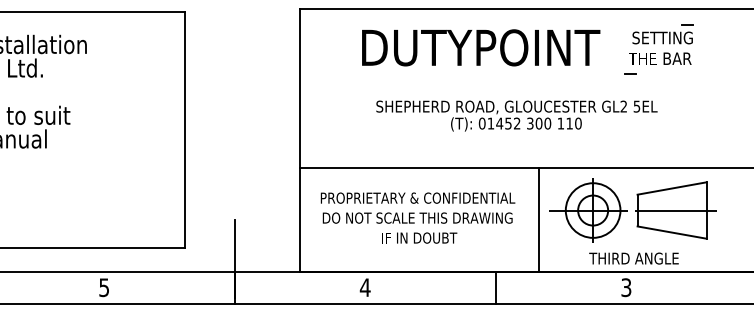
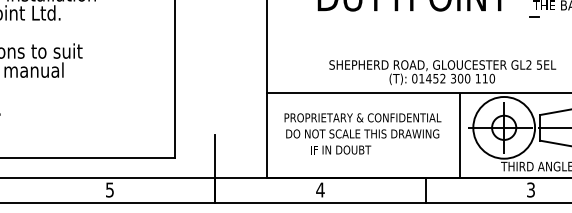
text: (516, 115) -> (442, 72), moved
circle: (592, 210) -> (503, 127), size x1.4
text: (419, 237) -> (340, 149), moved

